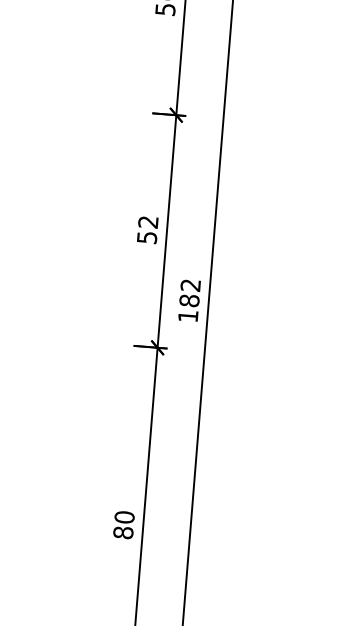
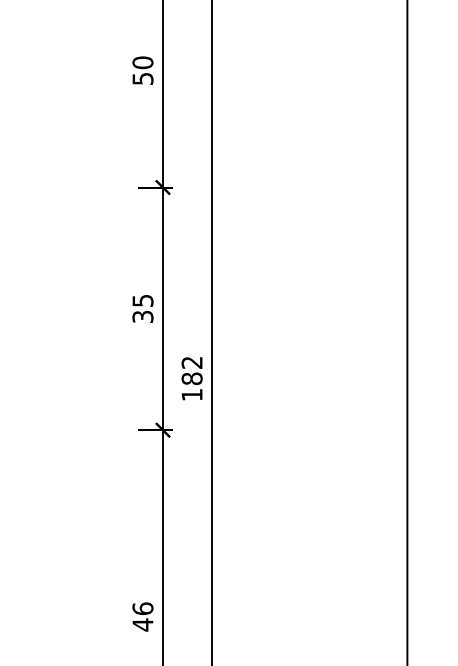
text: (147, 229) -> (142, 308), 52 -> 35
text: (123, 524) -> (142, 616), 80 -> 46

